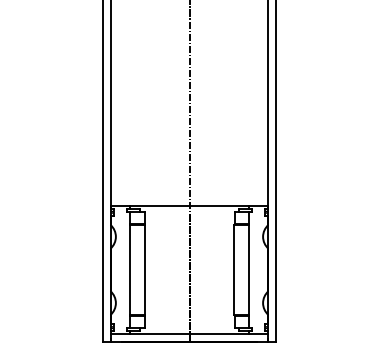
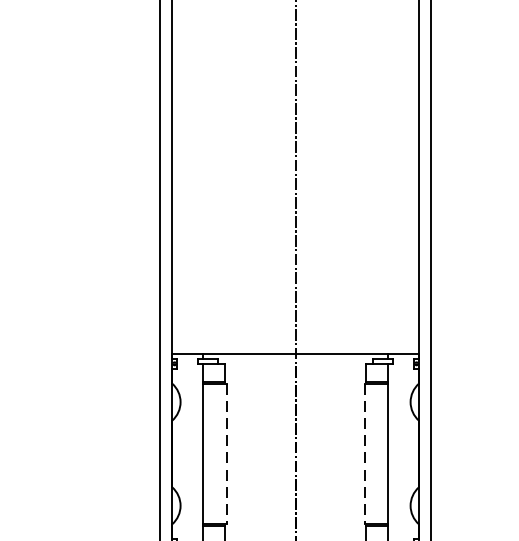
line: (145, 269) -> (226, 453), solid -> dashed
line: (233, 269) -> (364, 453), solid -> dashed

